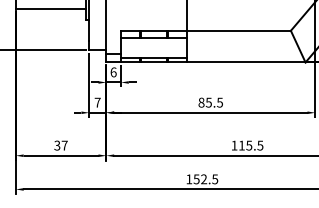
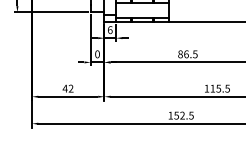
text: (97, 102) -> (97, 54), 7 -> 0
text: (208, 102) -> (186, 54), 85.5 -> 86.5
text: (60, 145) -> (67, 88), 37 -> 42

